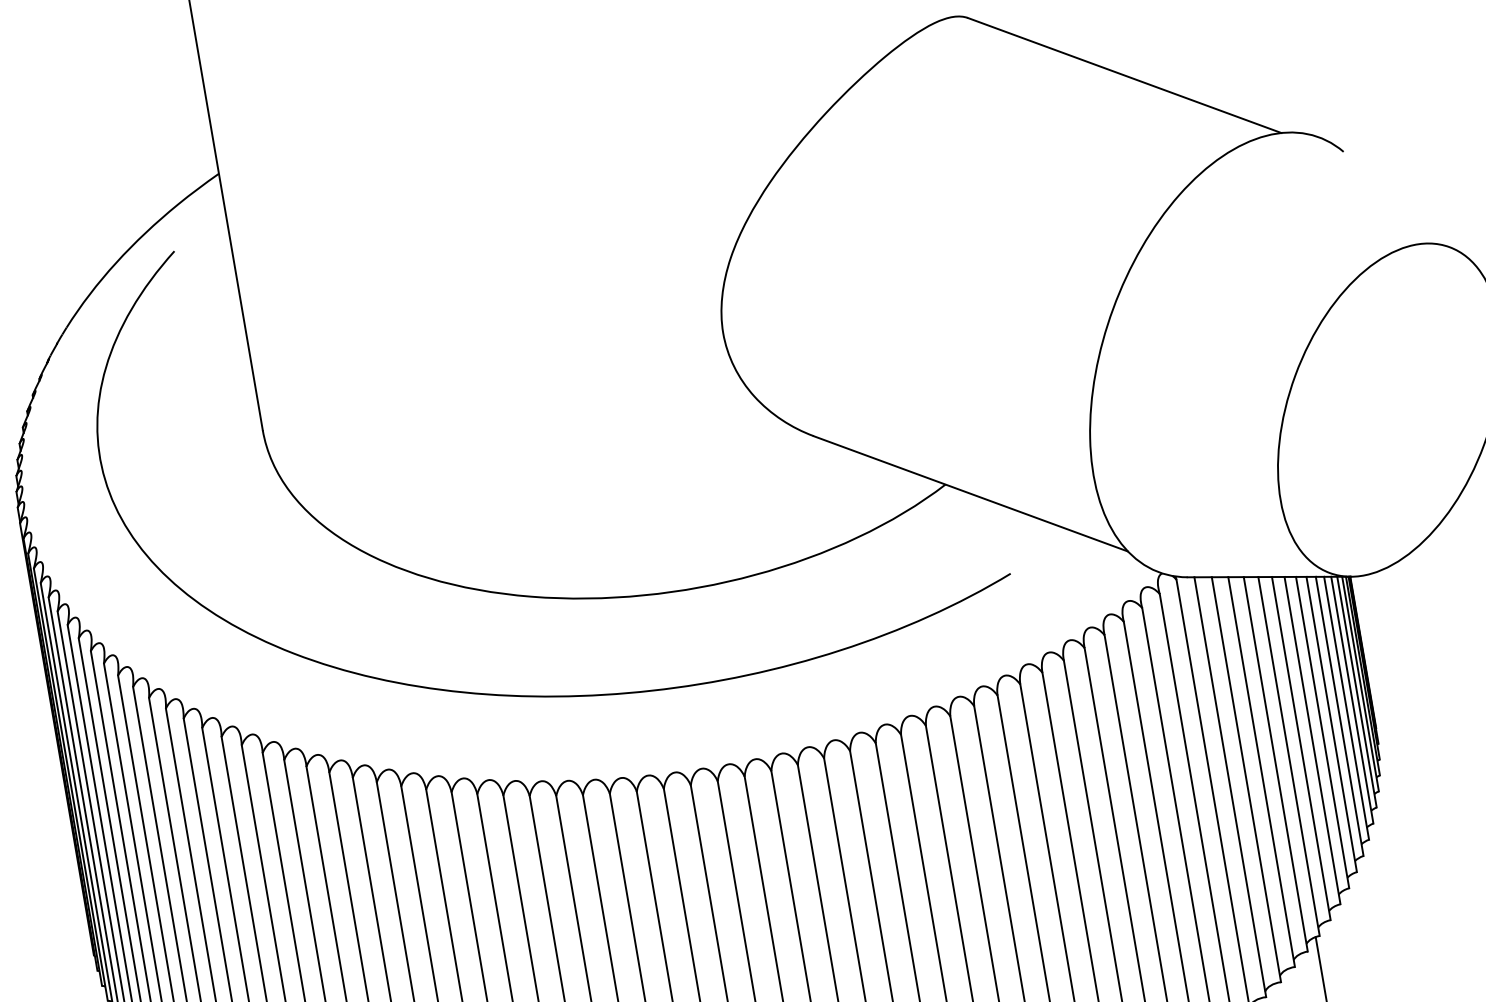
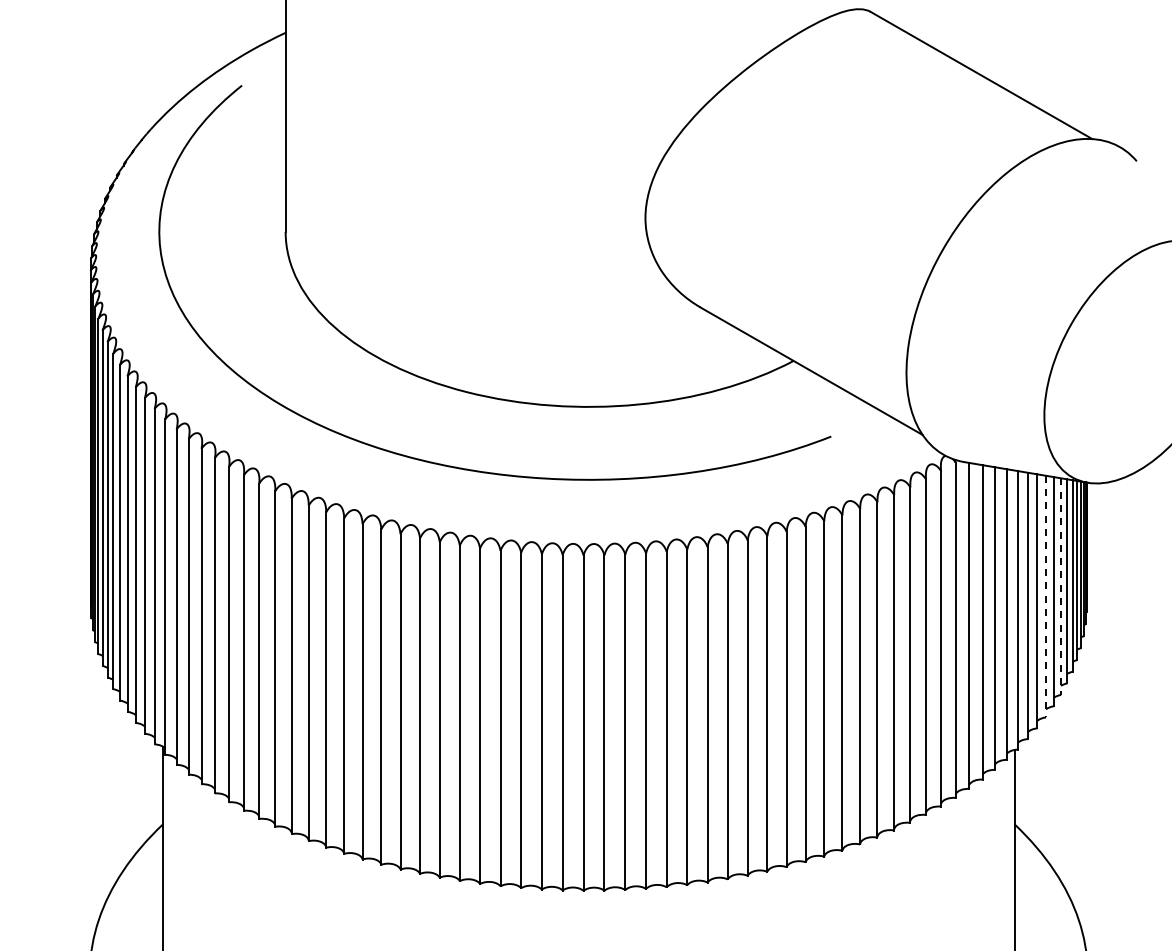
line: (1340, 717) -> (1061, 587), solid -> dashed
line: (1323, 732) -> (1046, 596), solid -> dashed

